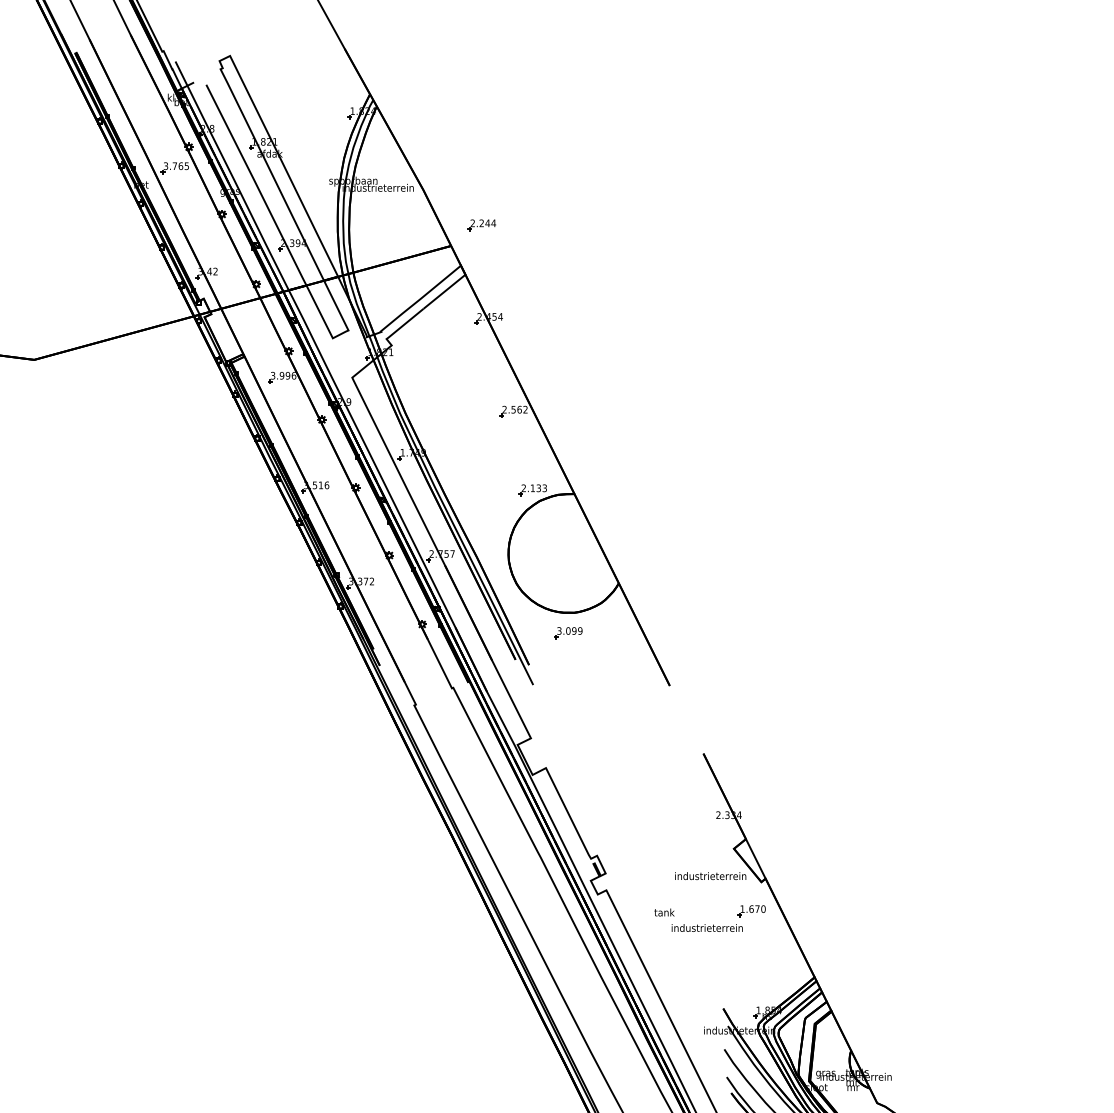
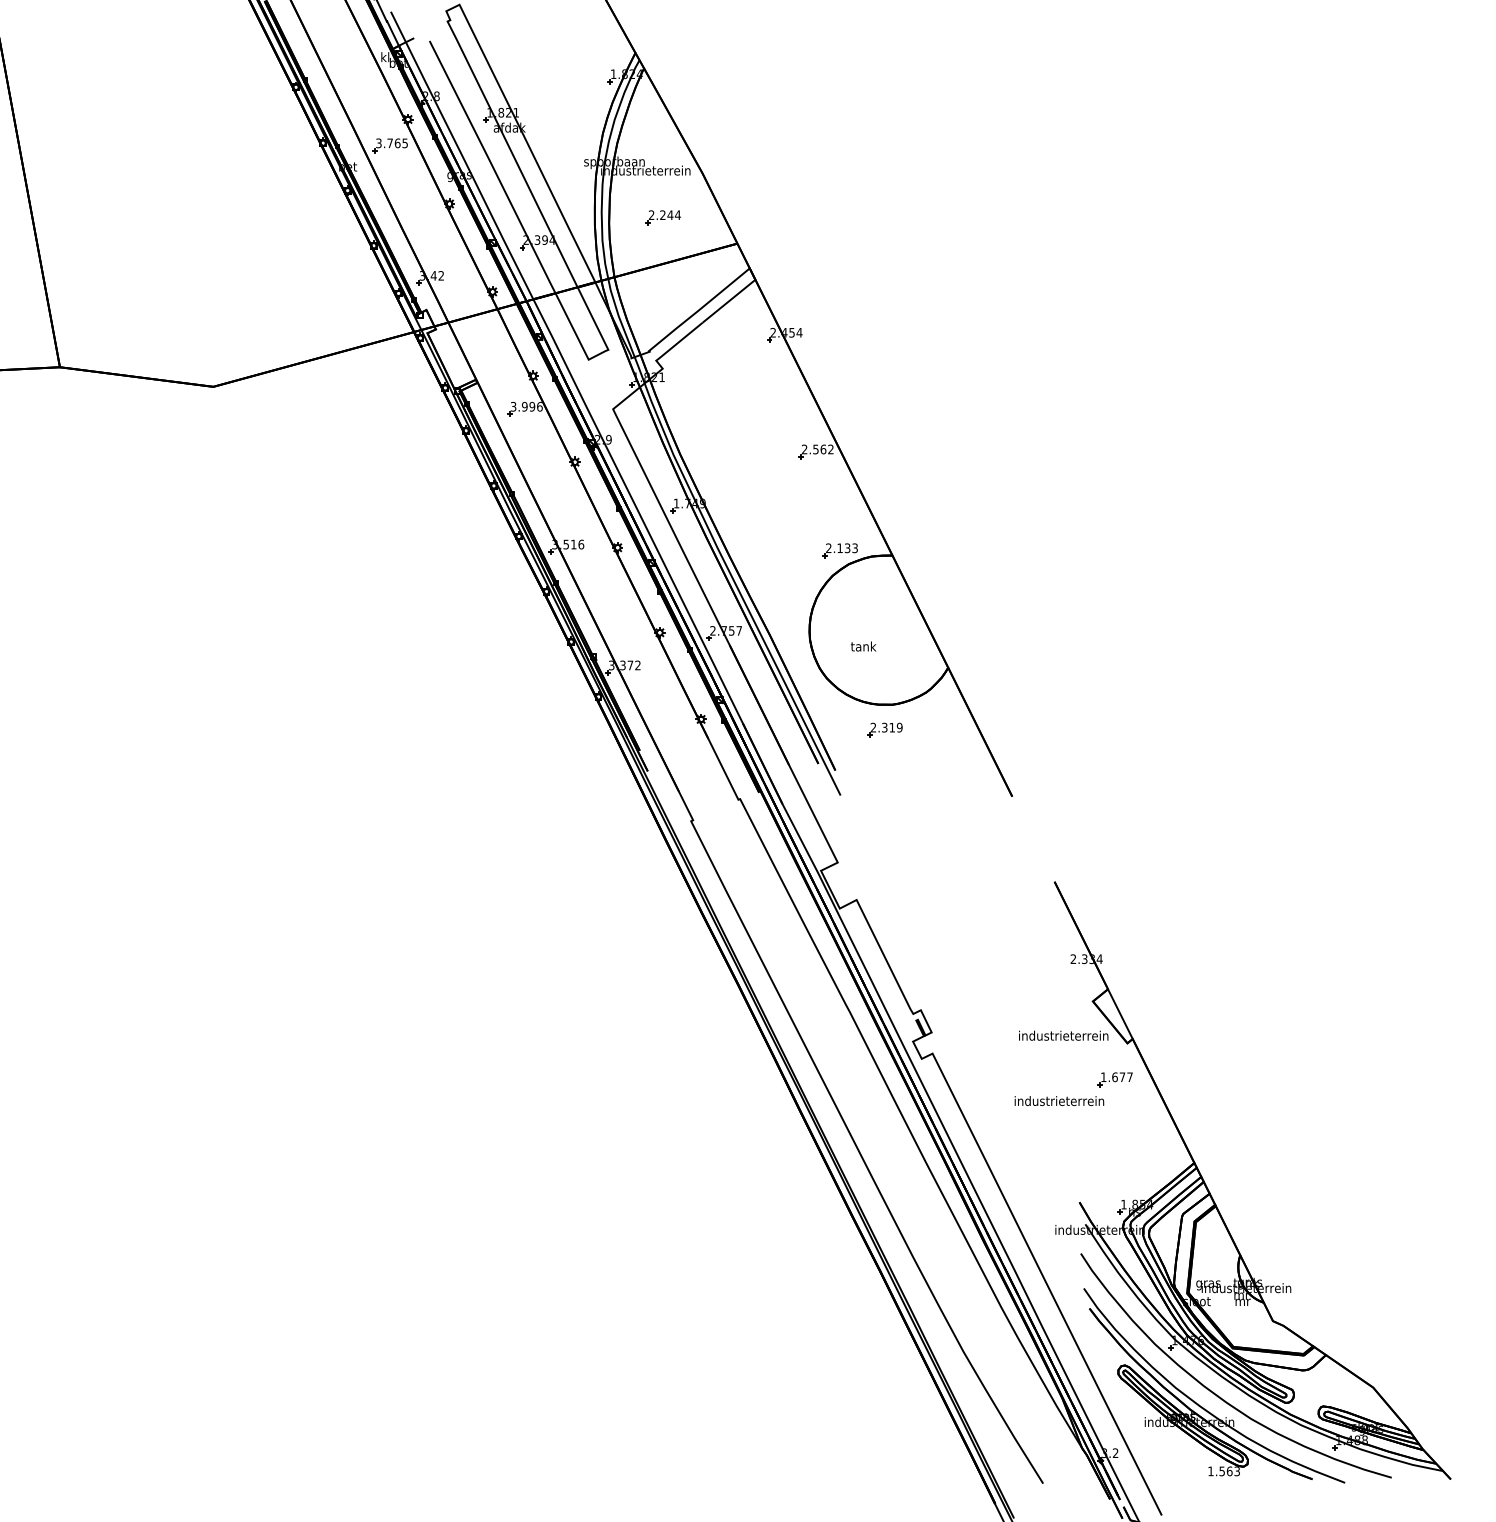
part: (481, 225) -> (662, 217), moved
text: (566, 630) -> (882, 727), 3.099 -> 2.319
text: (763, 909) -> (1129, 1077), 1.670 -> 1.677
text: (664, 912) -> (863, 646), moved

